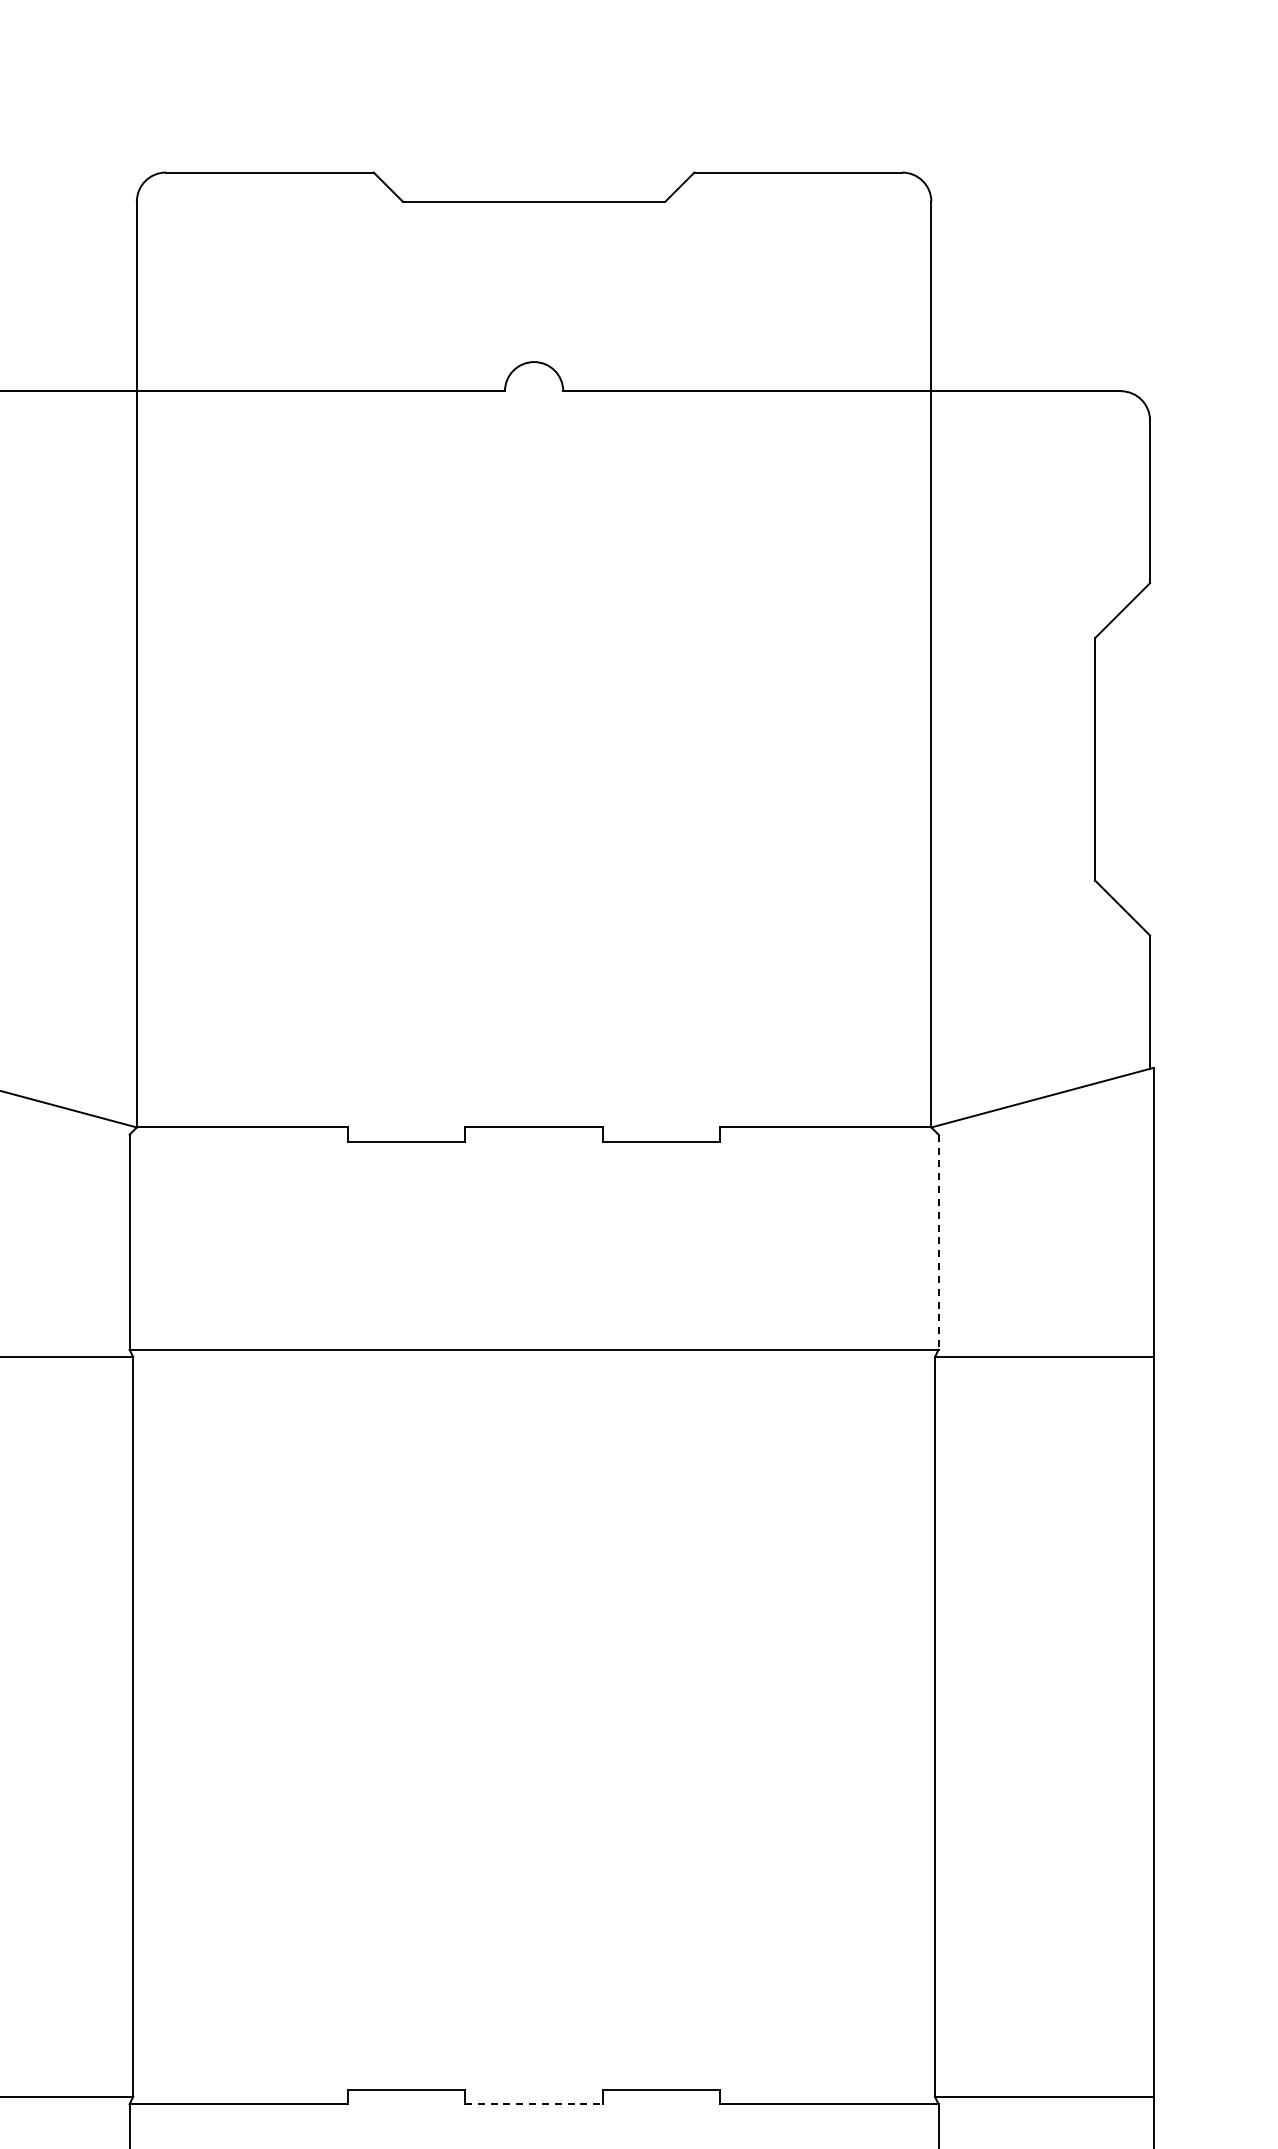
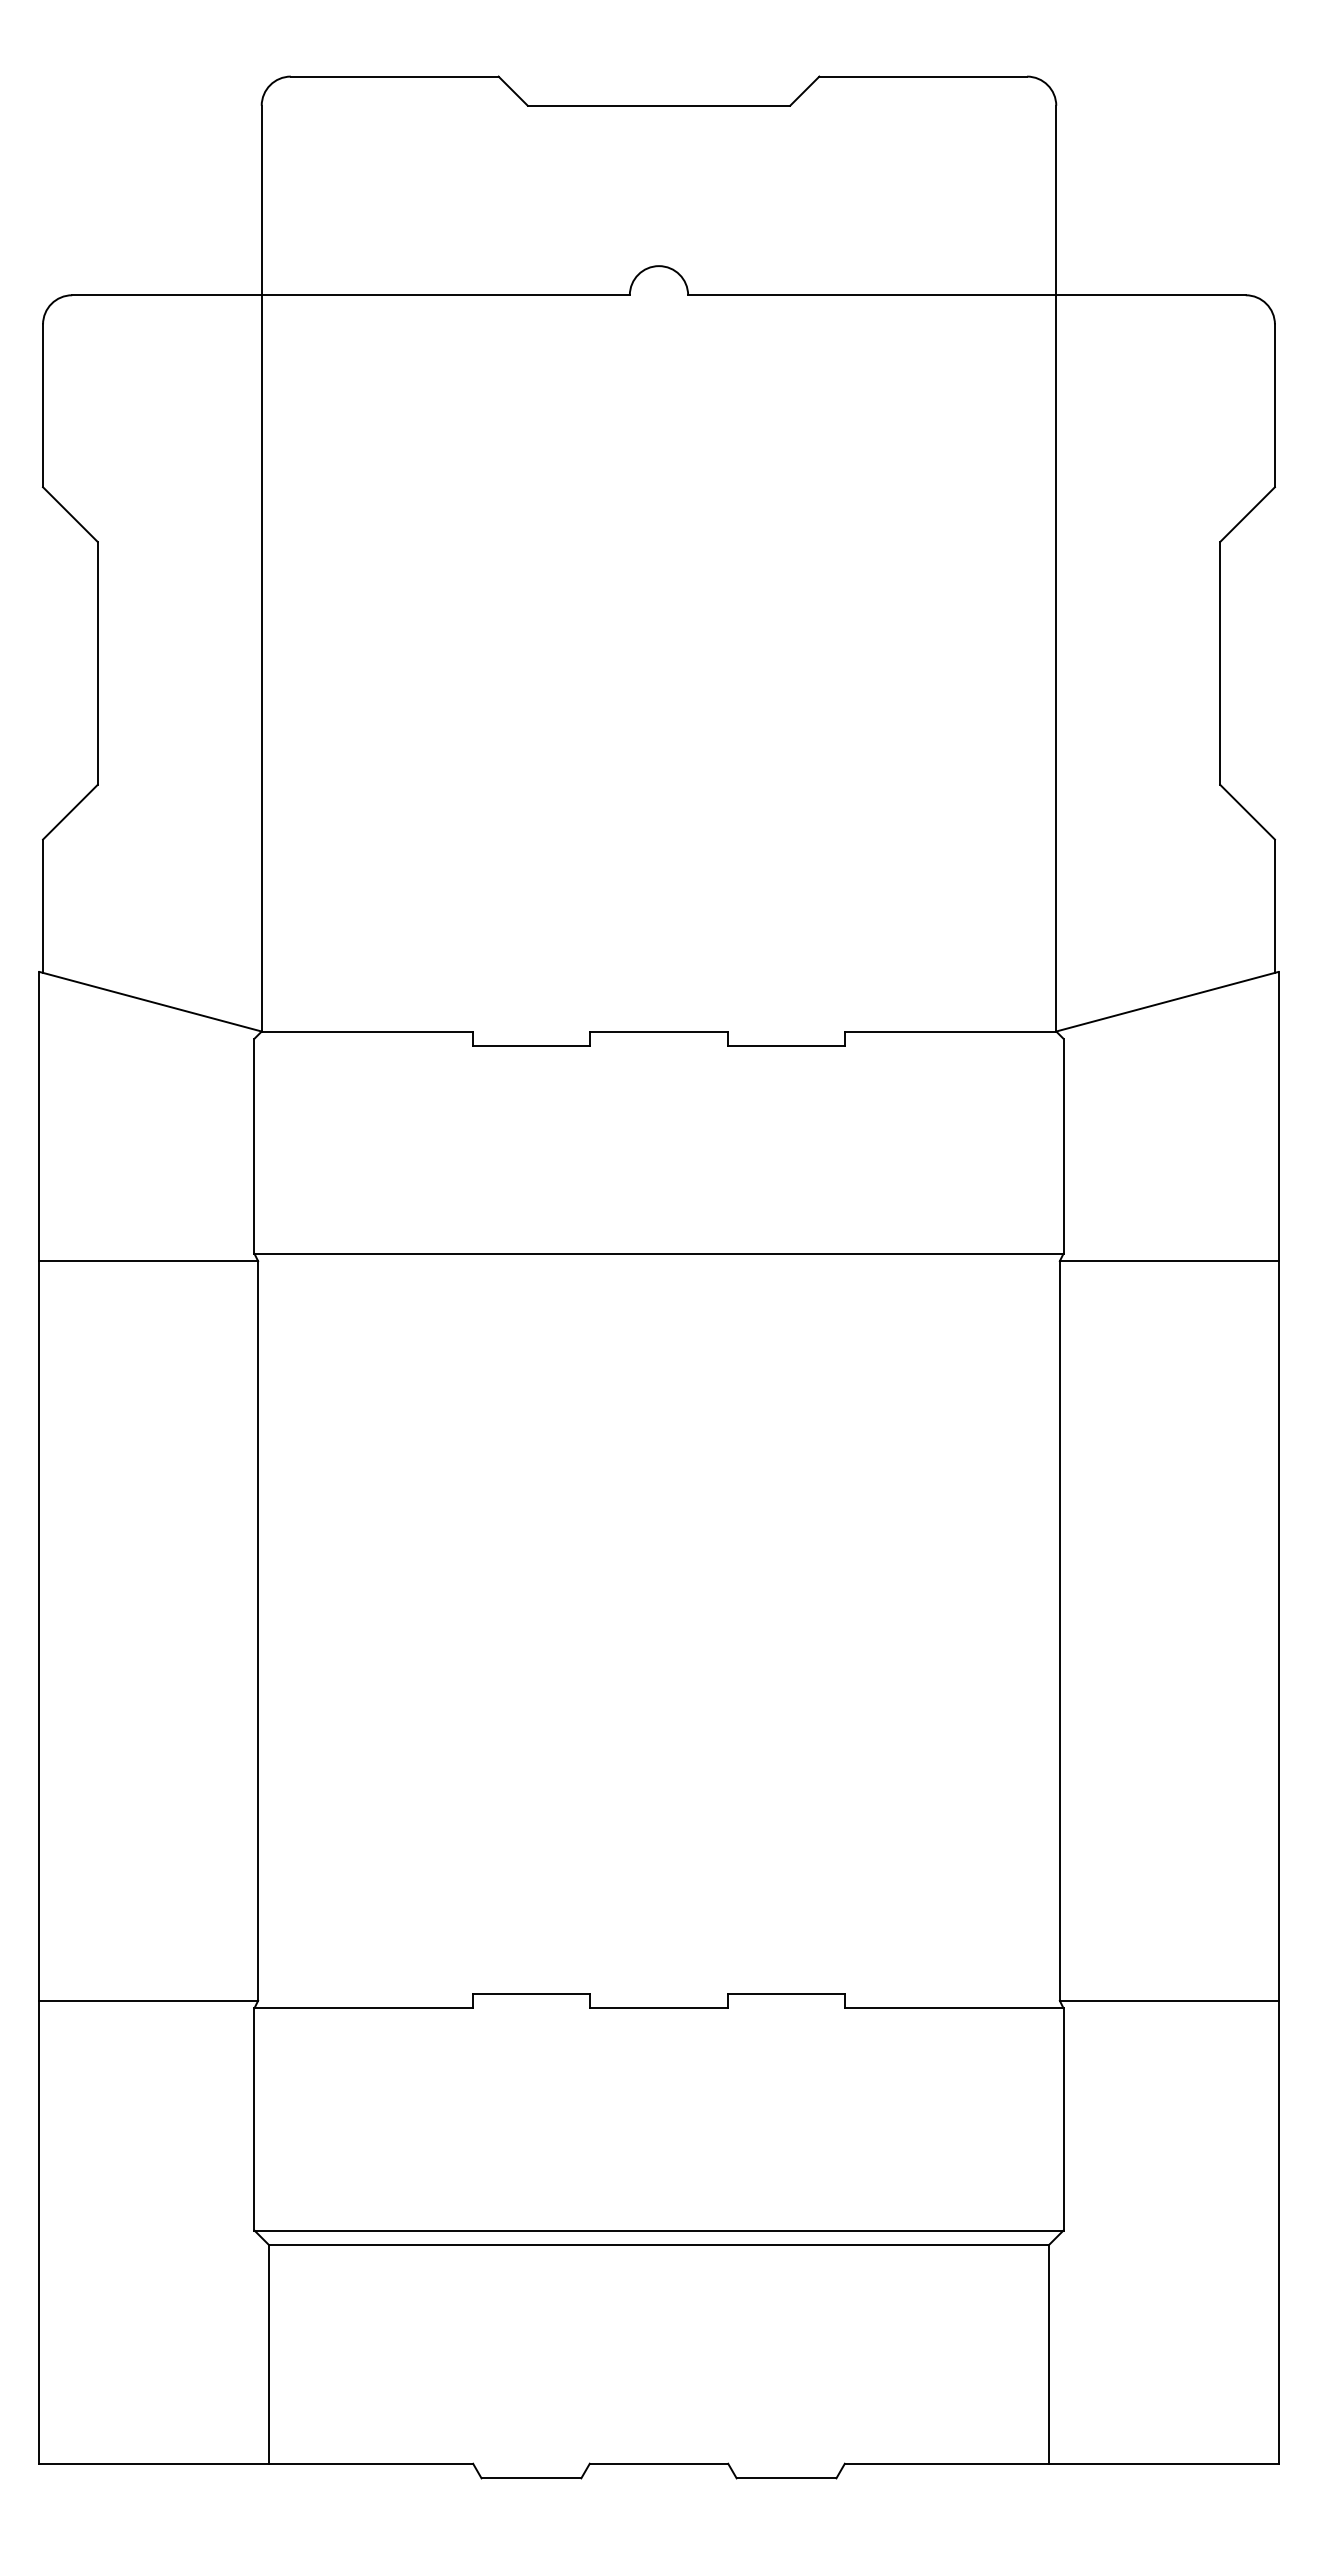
line: (938, 1242) -> (1063, 1146), dashed -> solid
line: (534, 2104) -> (659, 2008), dashed -> solid

